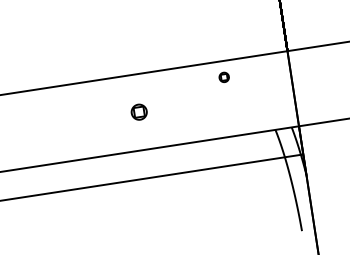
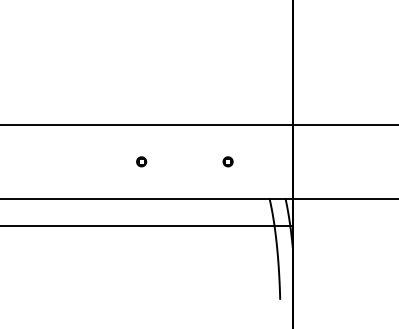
part: (223, 77) -> (227, 161), moved
part: (139, 111) -> (141, 161), size x0.62

